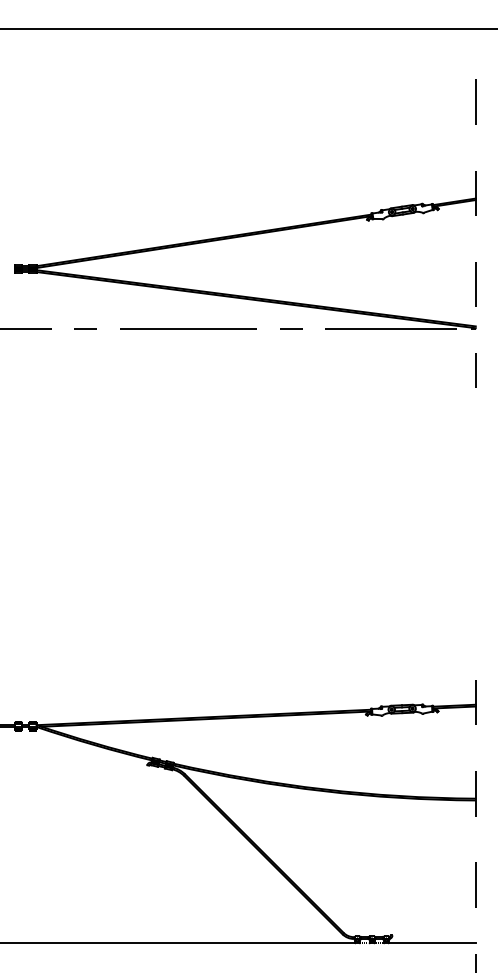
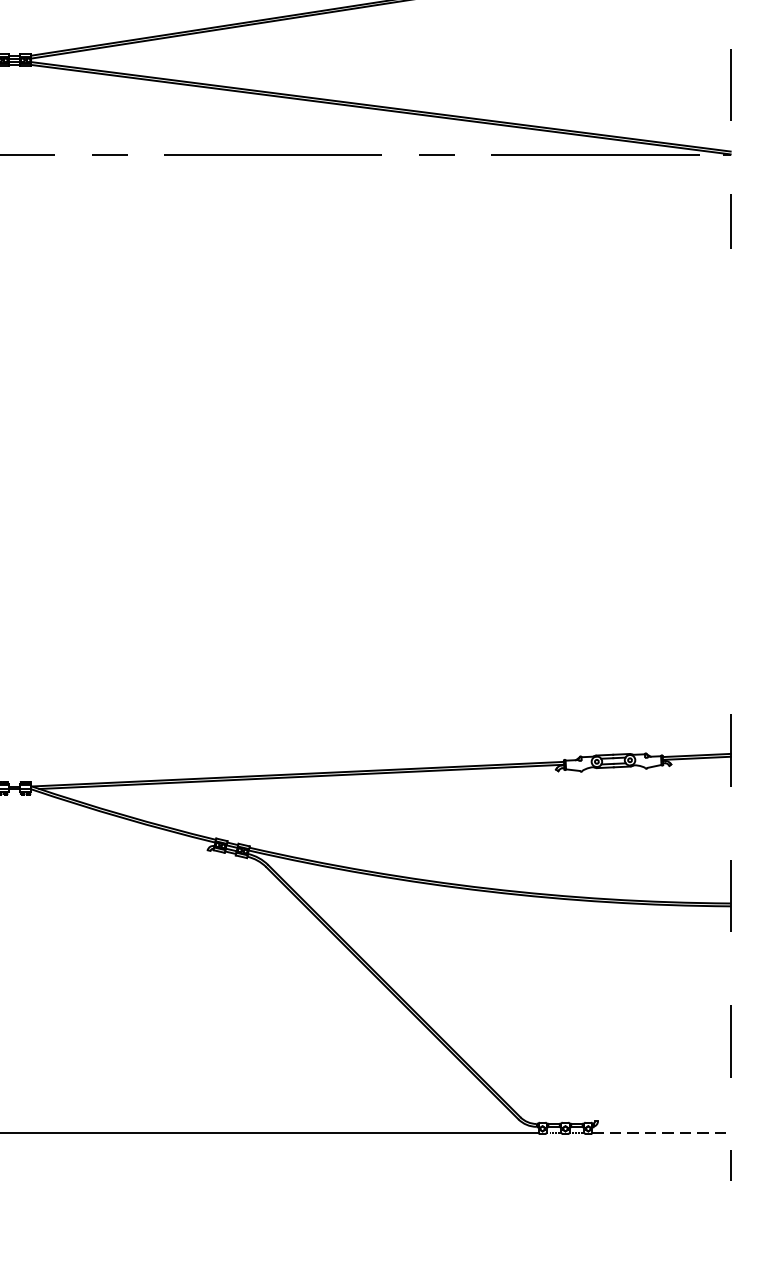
line: (432, 942) -> (661, 1132), solid -> dashed

